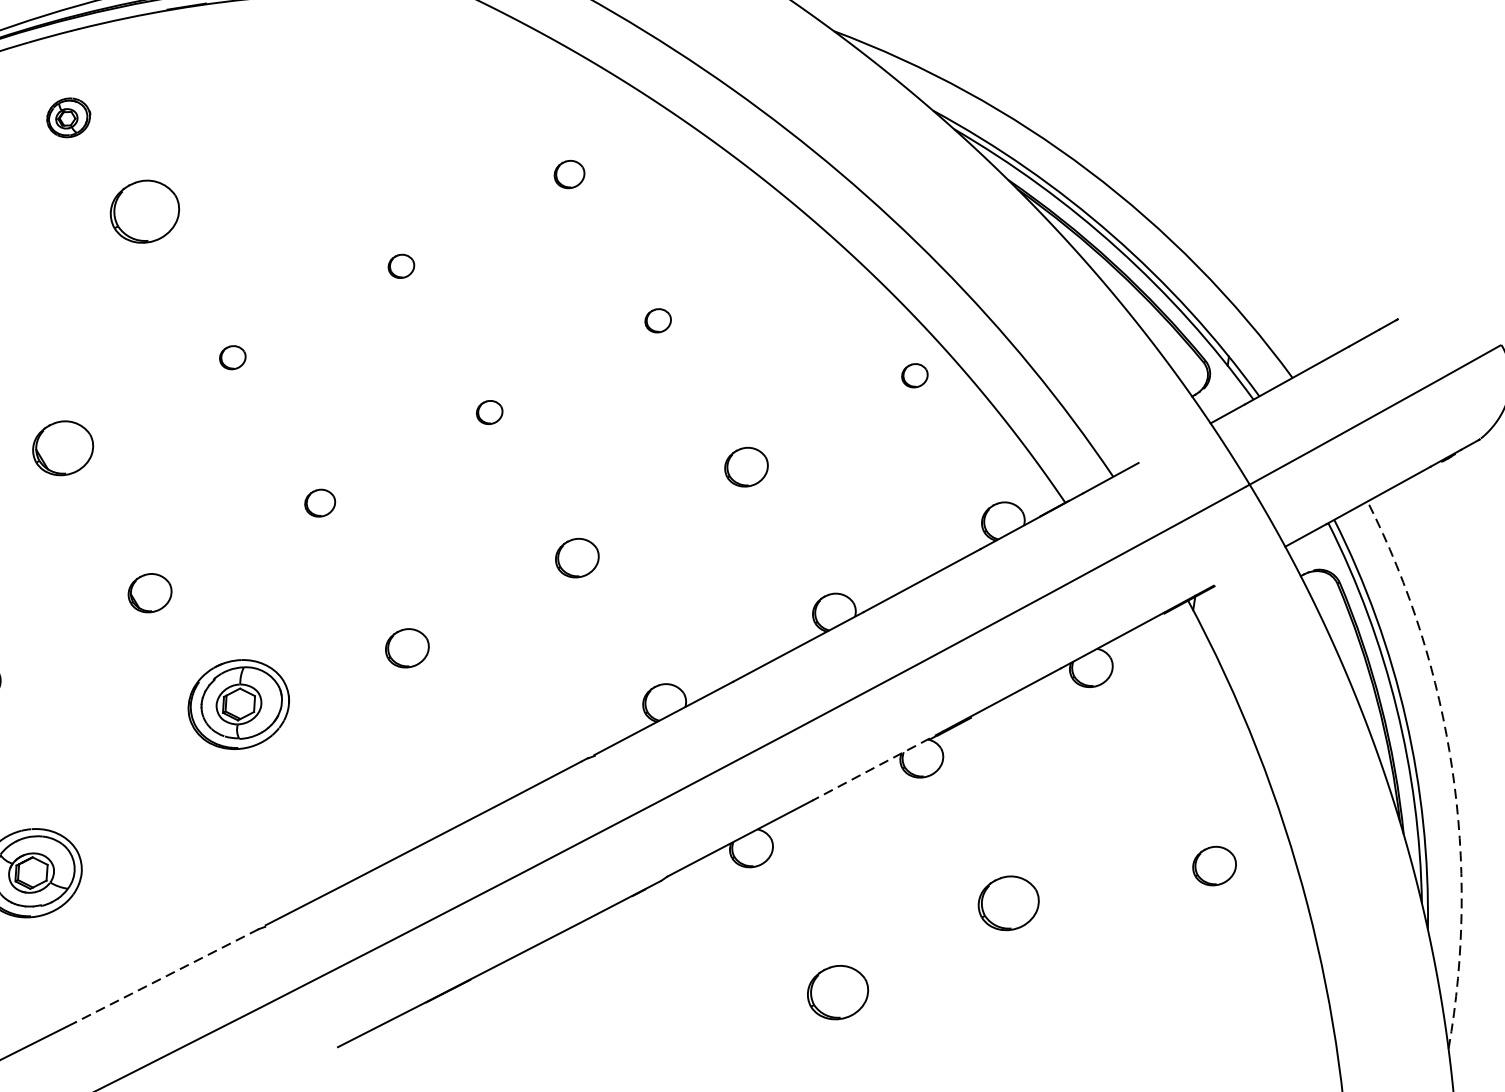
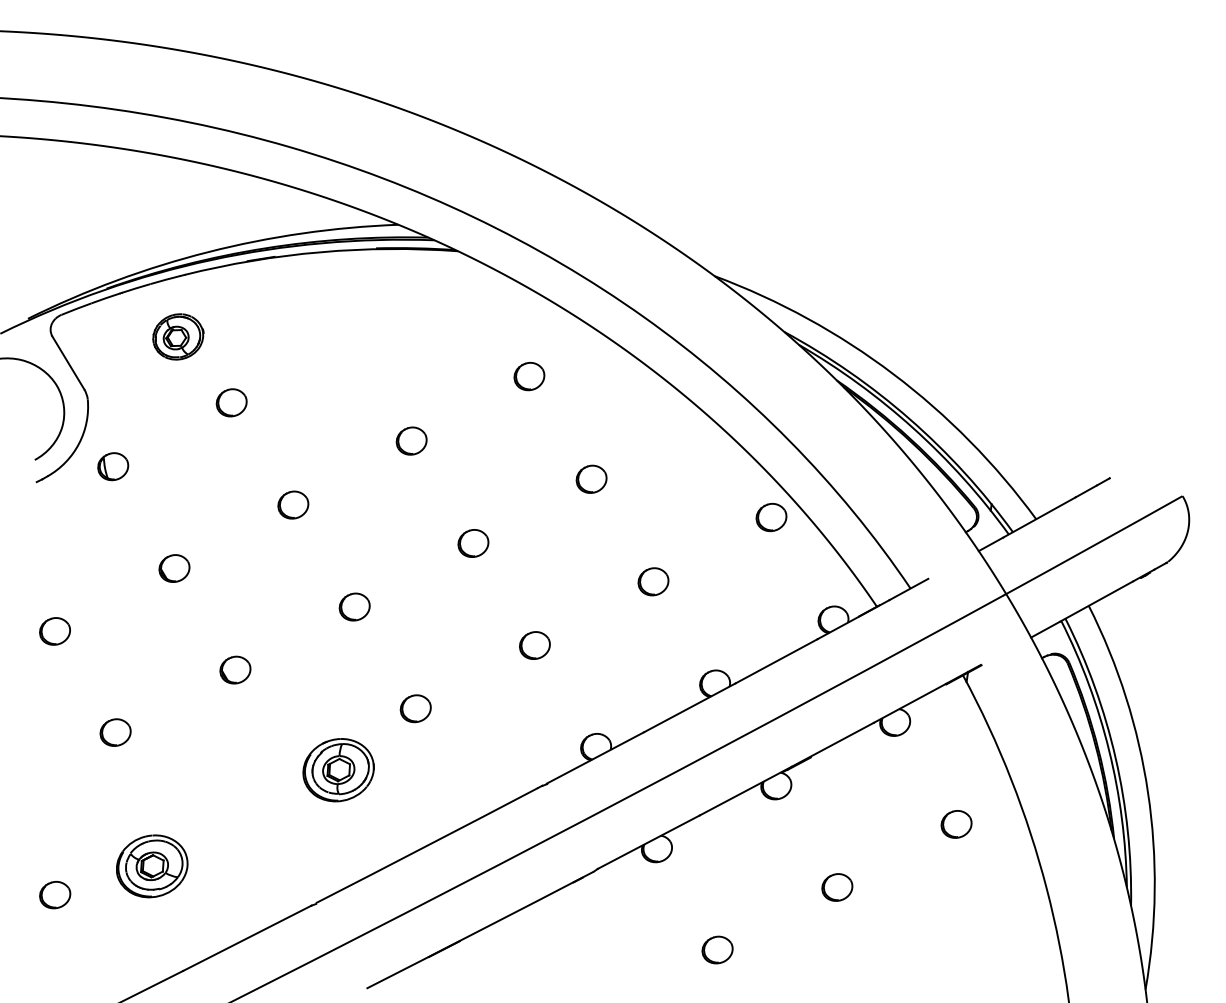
part: (68, 117) -> (178, 336), size x1.67
part: (569, 174) -> (529, 376), size x1.43
part: (144, 211) -> (231, 402), size x0.62
part: (401, 265) -> (411, 440), size x1.67
part: (658, 319) -> (591, 478), size x1.67
part: (232, 356) -> (293, 504), size x1.67
part: (914, 375) -> (771, 517), size x1.67
part: (489, 412) -> (473, 543), size x1.67
part: (63, 448) -> (174, 568), size x0.71
part: (319, 502) -> (354, 606), size x1.43
part: (238, 705) -> (338, 770), moved
line: (877, 766) -> (745, 791), dashed -> solid
arc: (1452, 769) -> (1148, 793), dashed -> solid
part: (1214, 866) -> (956, 824), moved
part: (1009, 903) -> (837, 887), size x0.71
line: (165, 976) -> (246, 938), dashed -> solid
part: (837, 991) -> (717, 949), size x0.71

